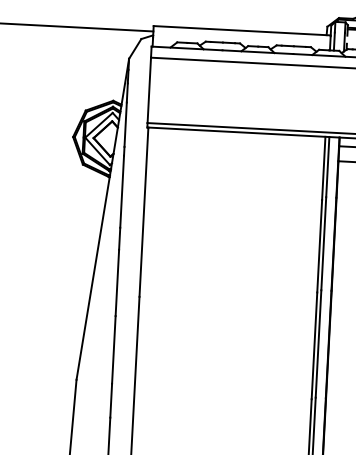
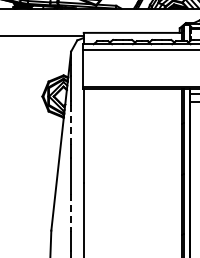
line: (122, 191) -> (71, 125), solid -> dashed
line: (114, 350) -> (71, 213), solid -> dashed

